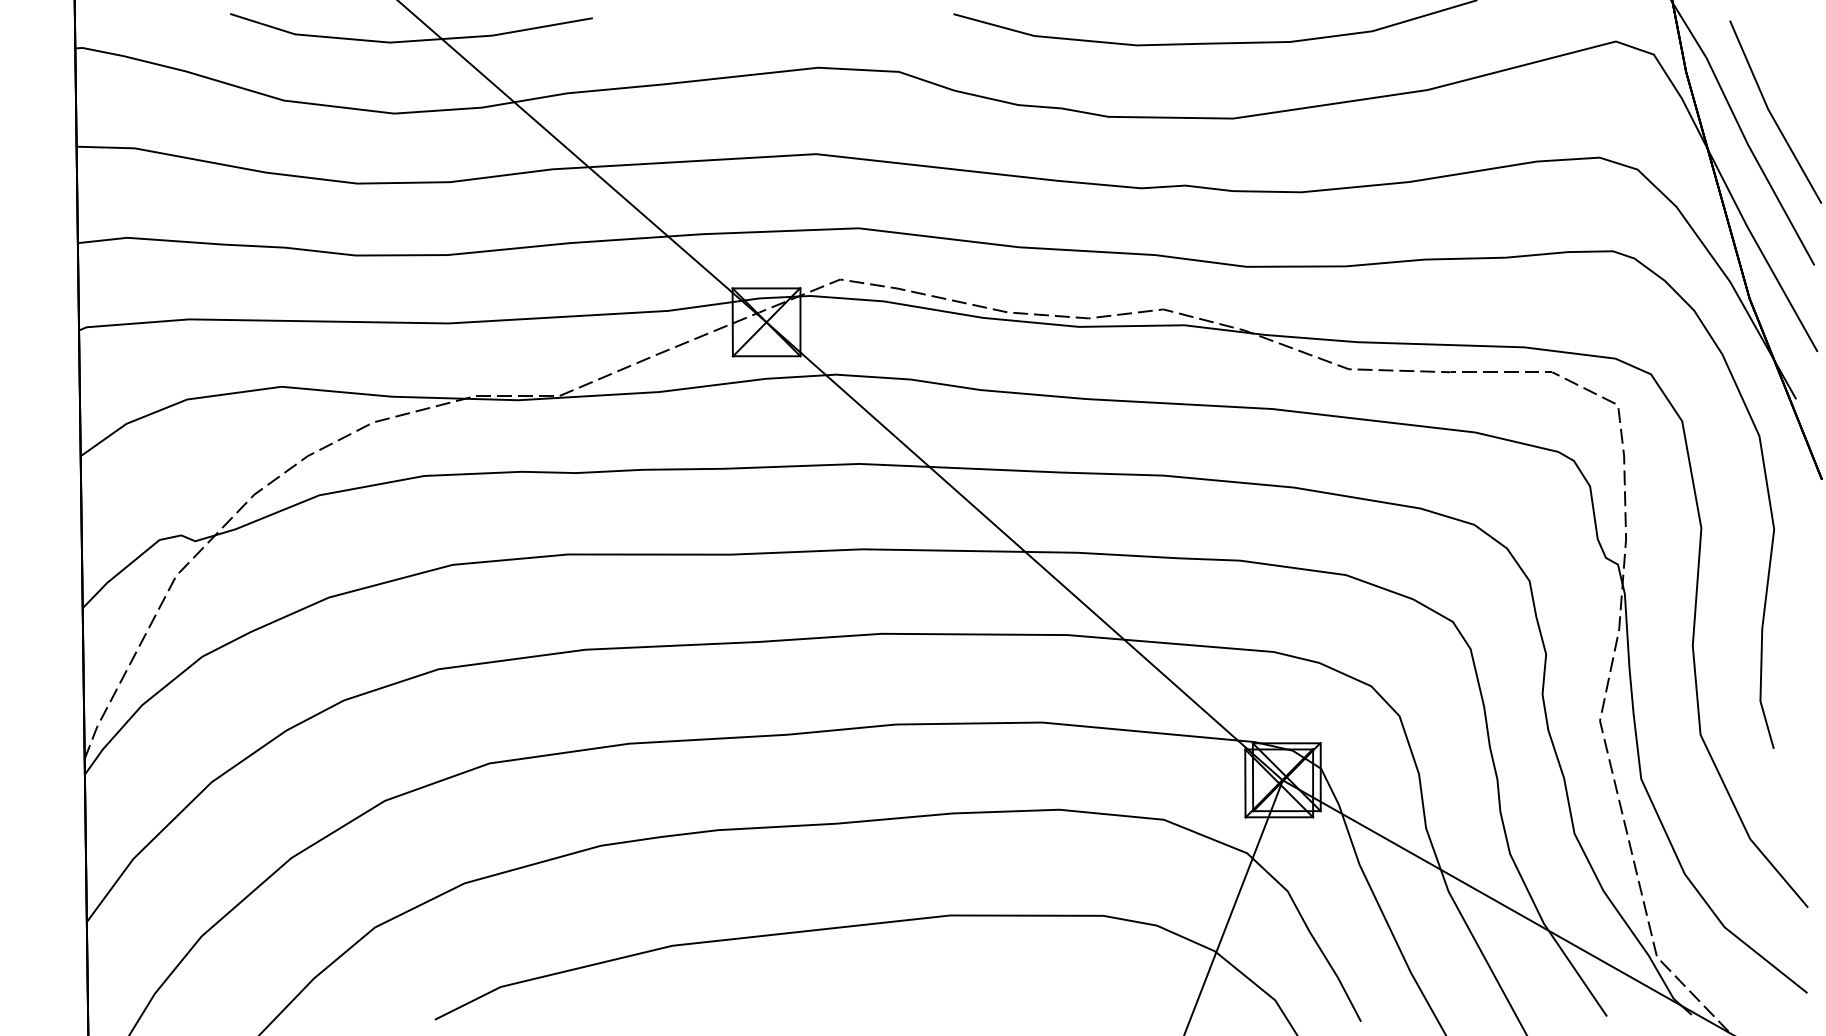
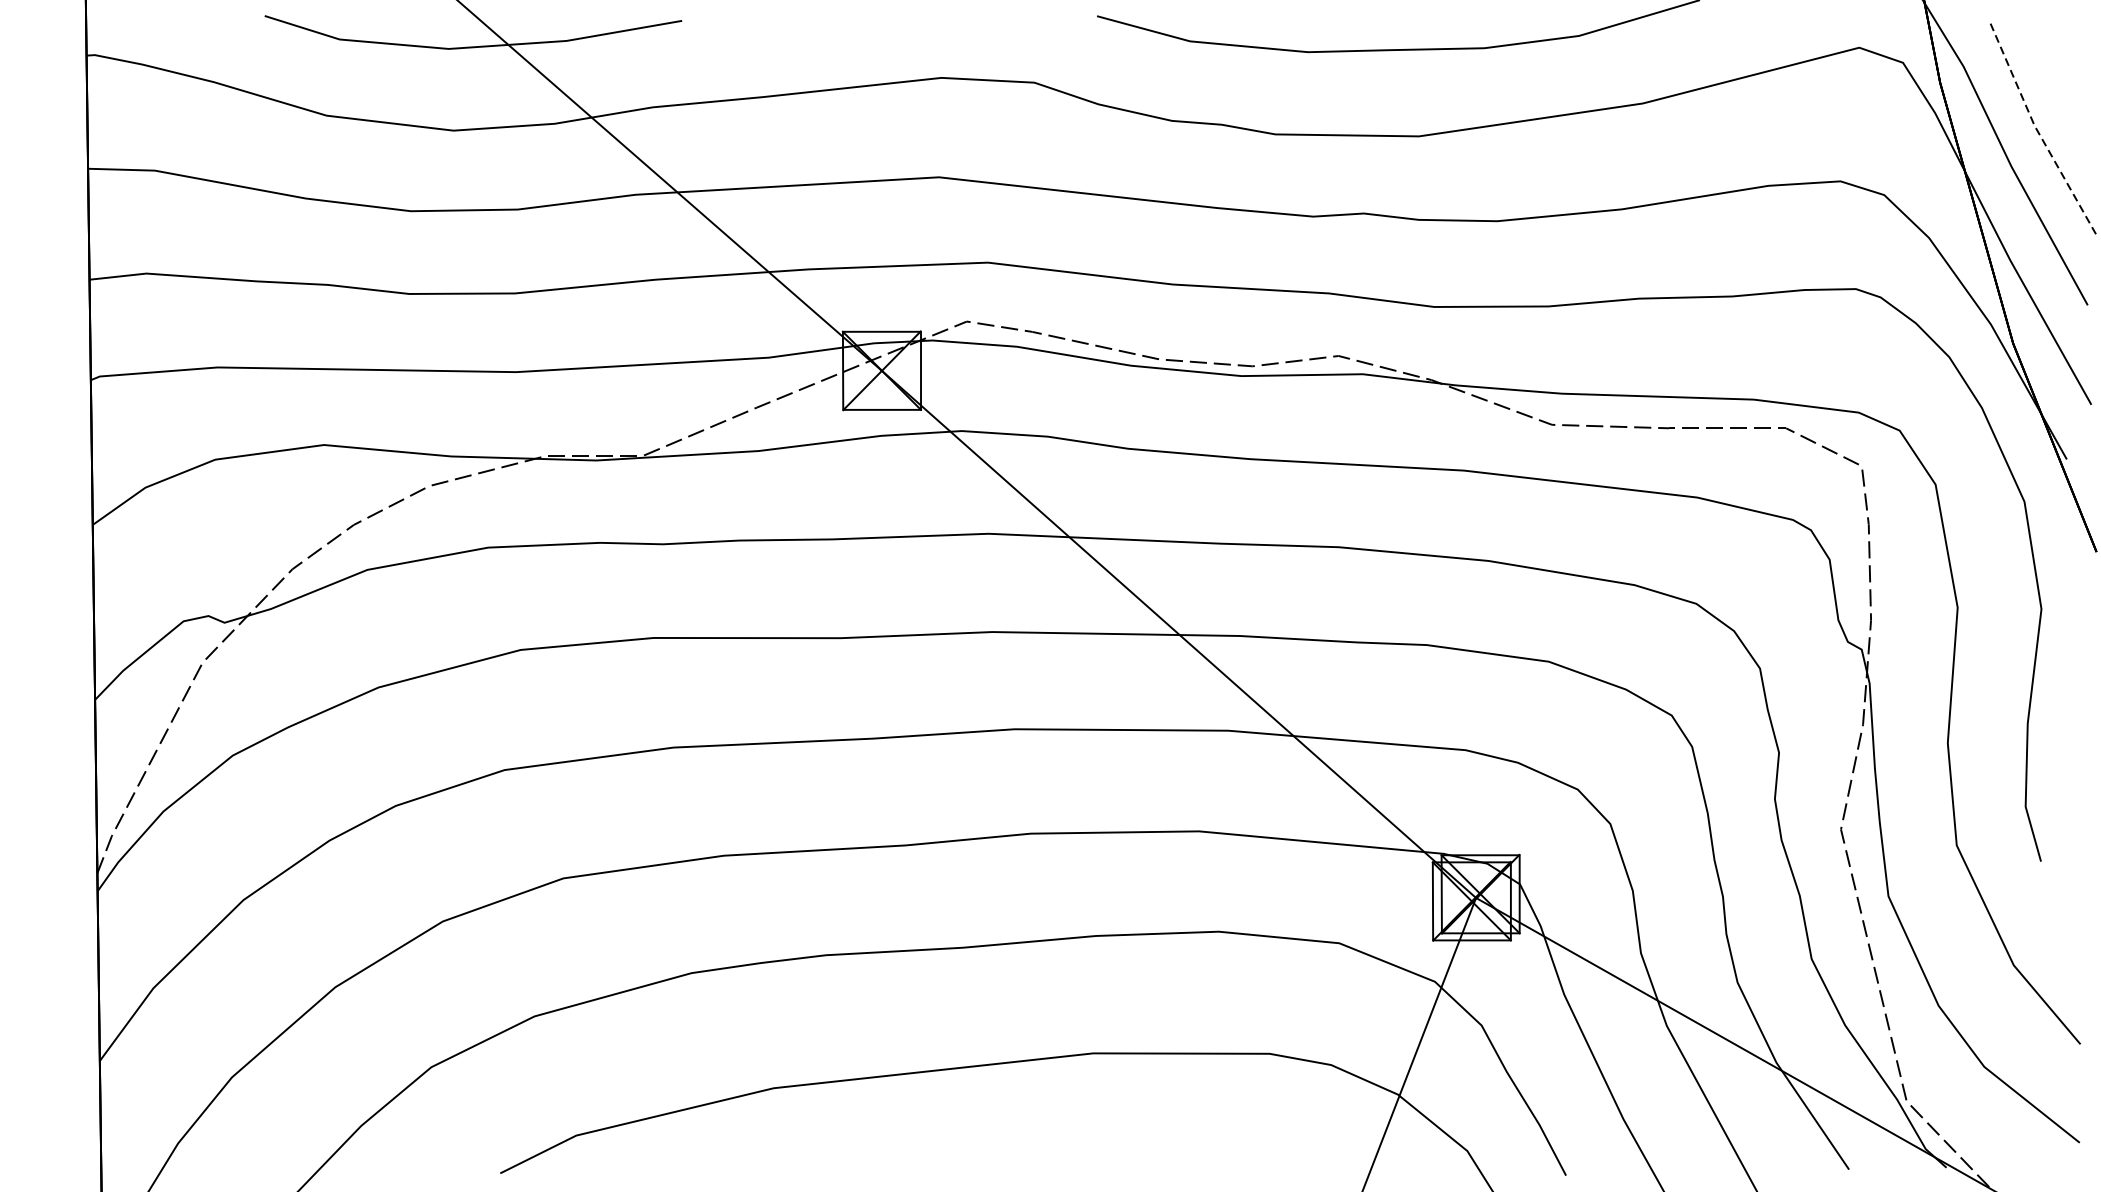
line: (1770, 113) -> (2037, 130), solid -> dashed

